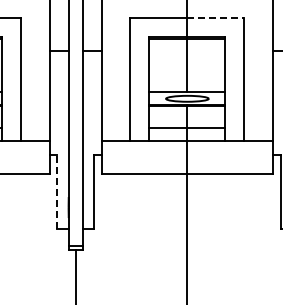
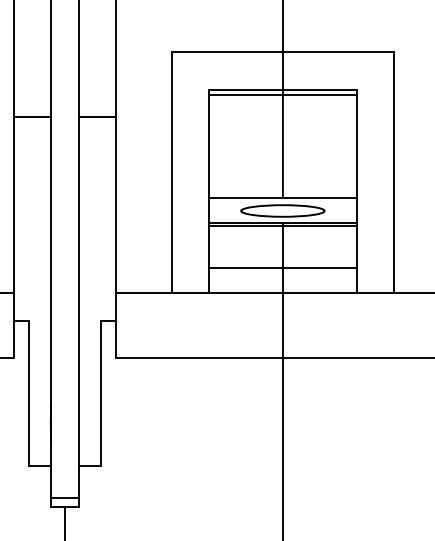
line: (216, 17) -> (339, 52), dashed -> solid
line: (57, 191) -> (29, 392), dashed -> solid

